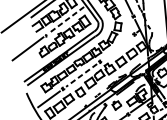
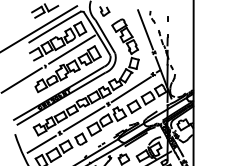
line: (66, 19) -> (72, 49), dashed -> solid
line: (117, 48) -> (130, 89), added
line: (81, 75) -> (84, 118), dashed -> solid

